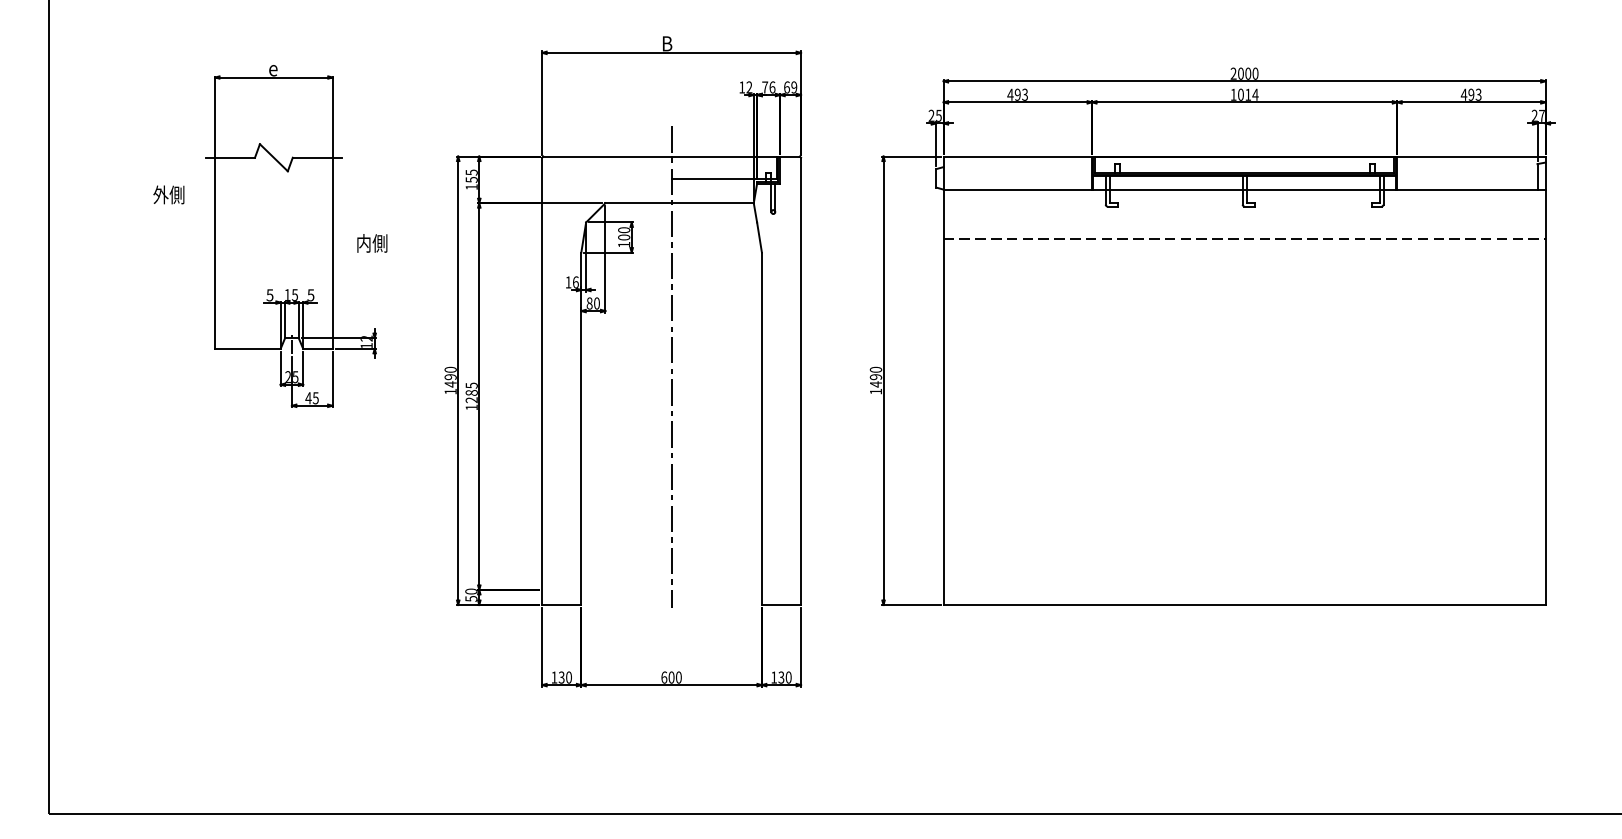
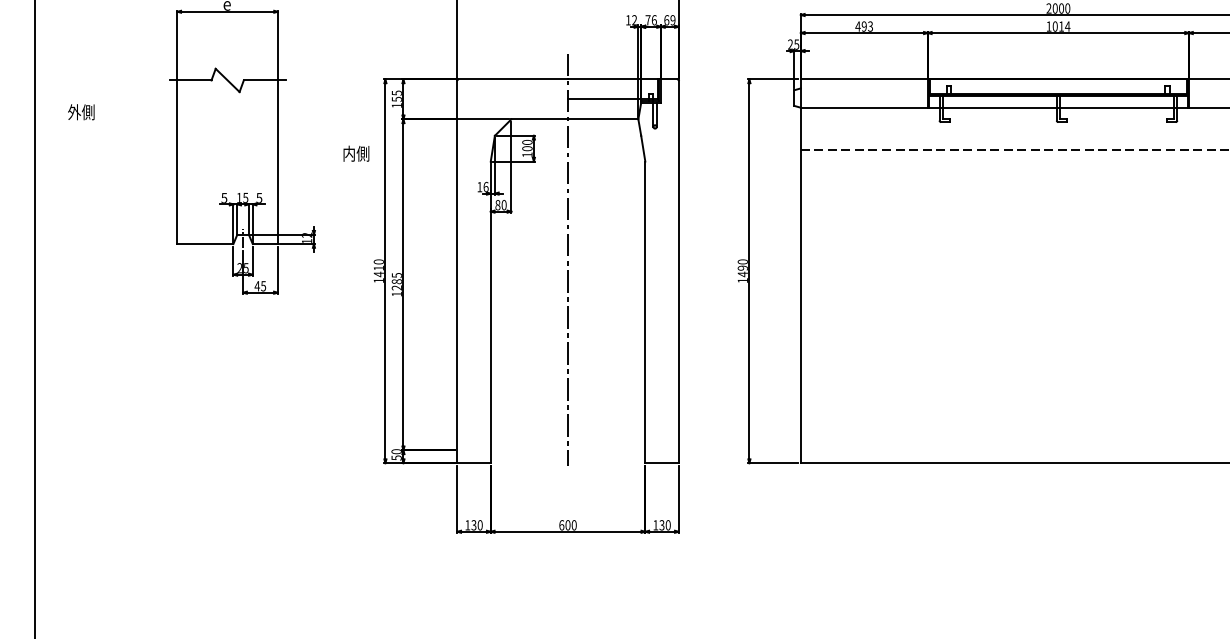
text: (168, 194) -> (80, 111), moved
text: (372, 243) -> (356, 153), moved
text: (450, 377) -> (378, 268), 1490 -> 1410

